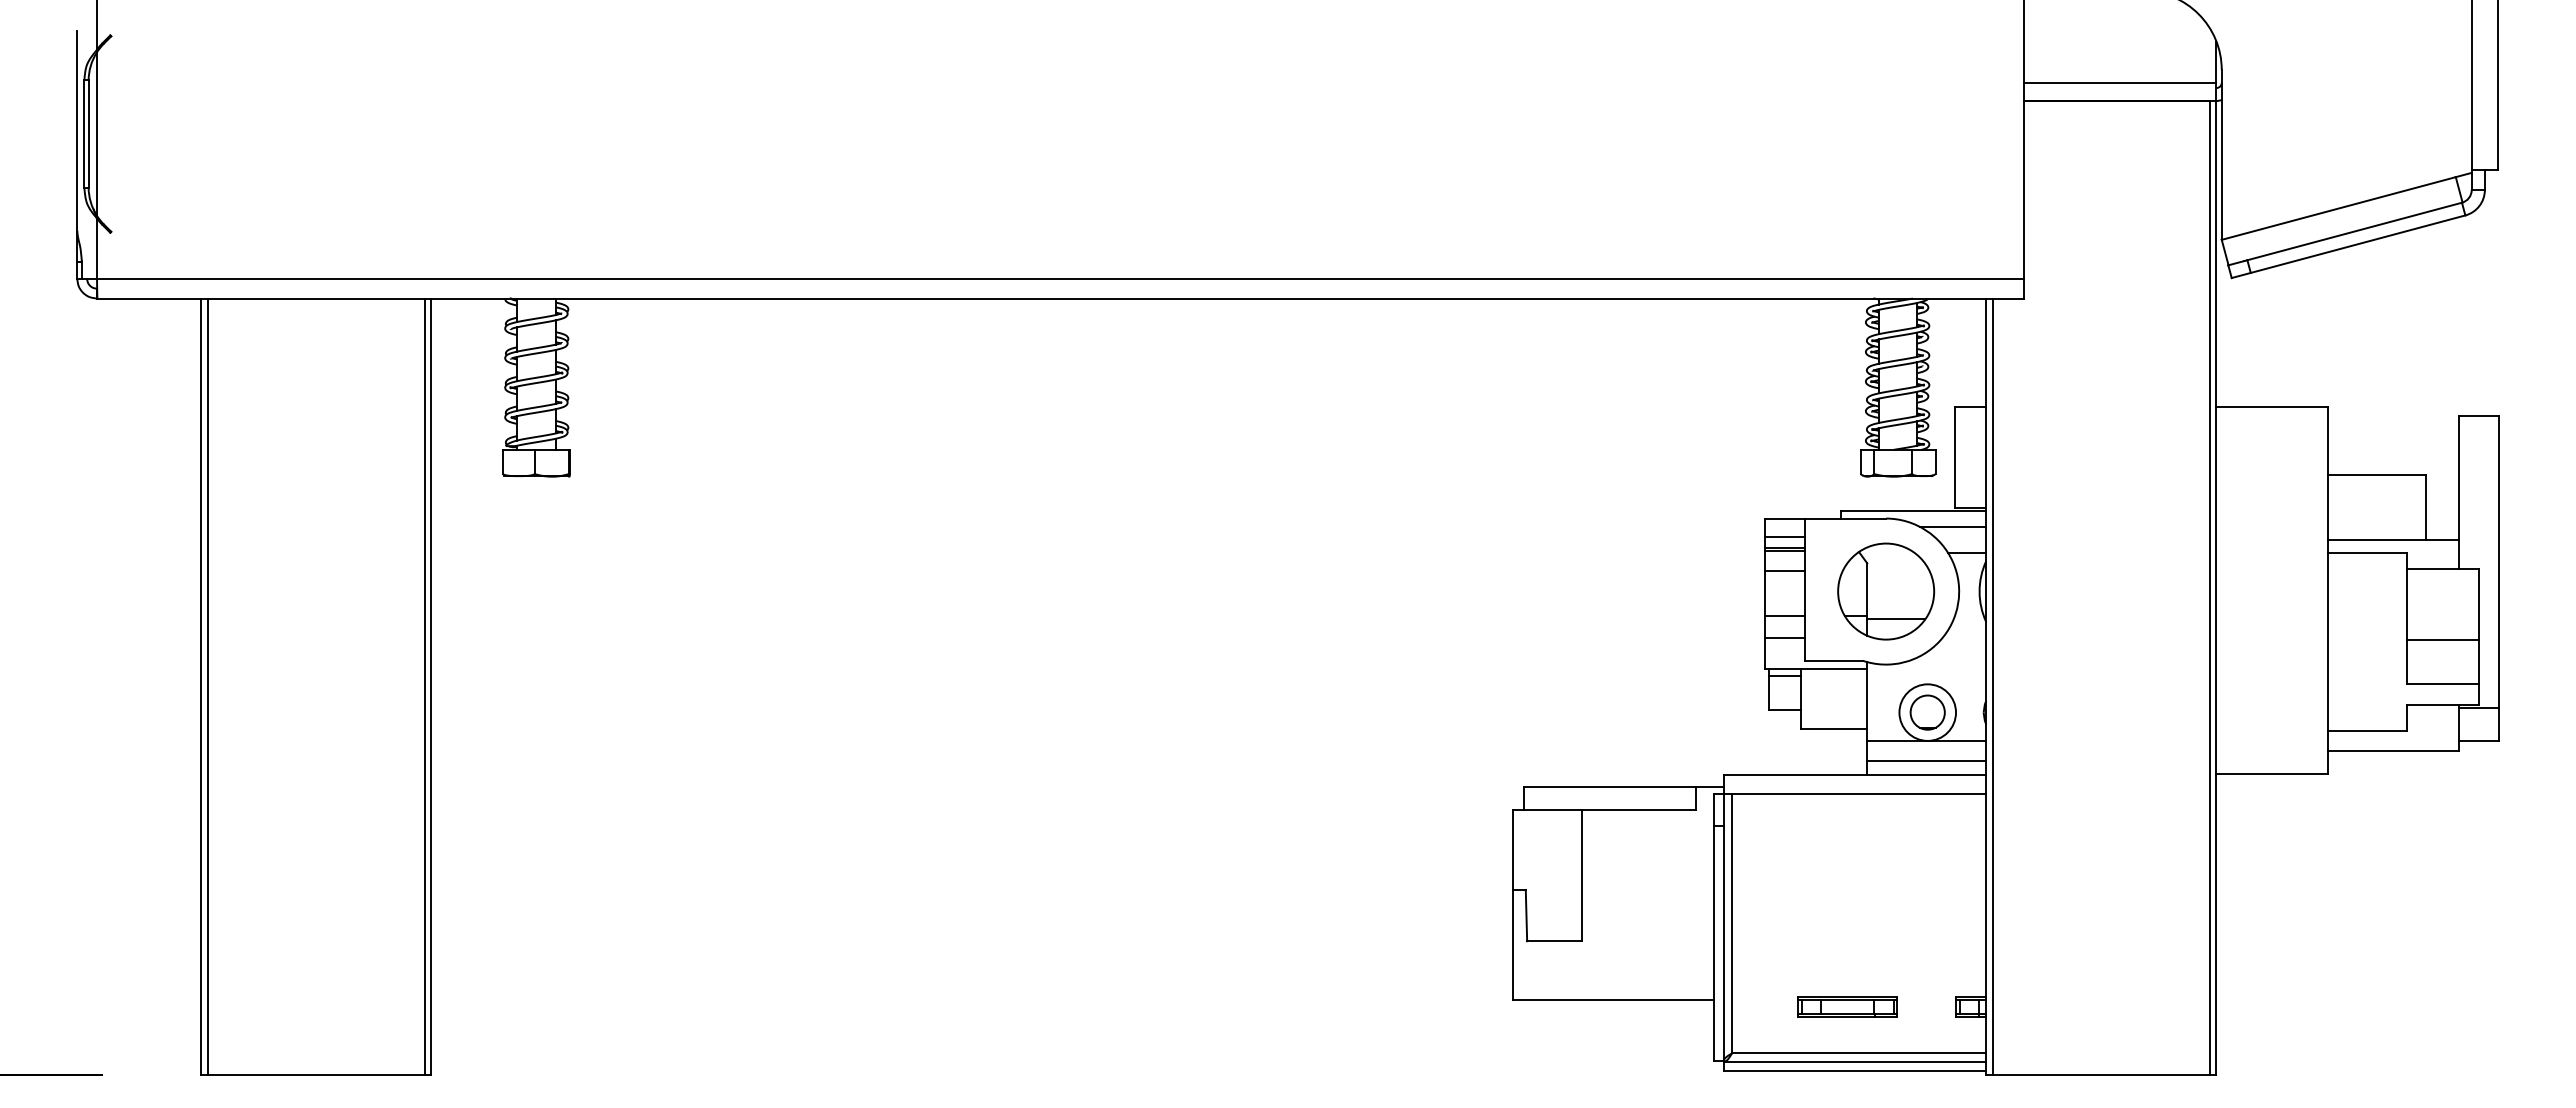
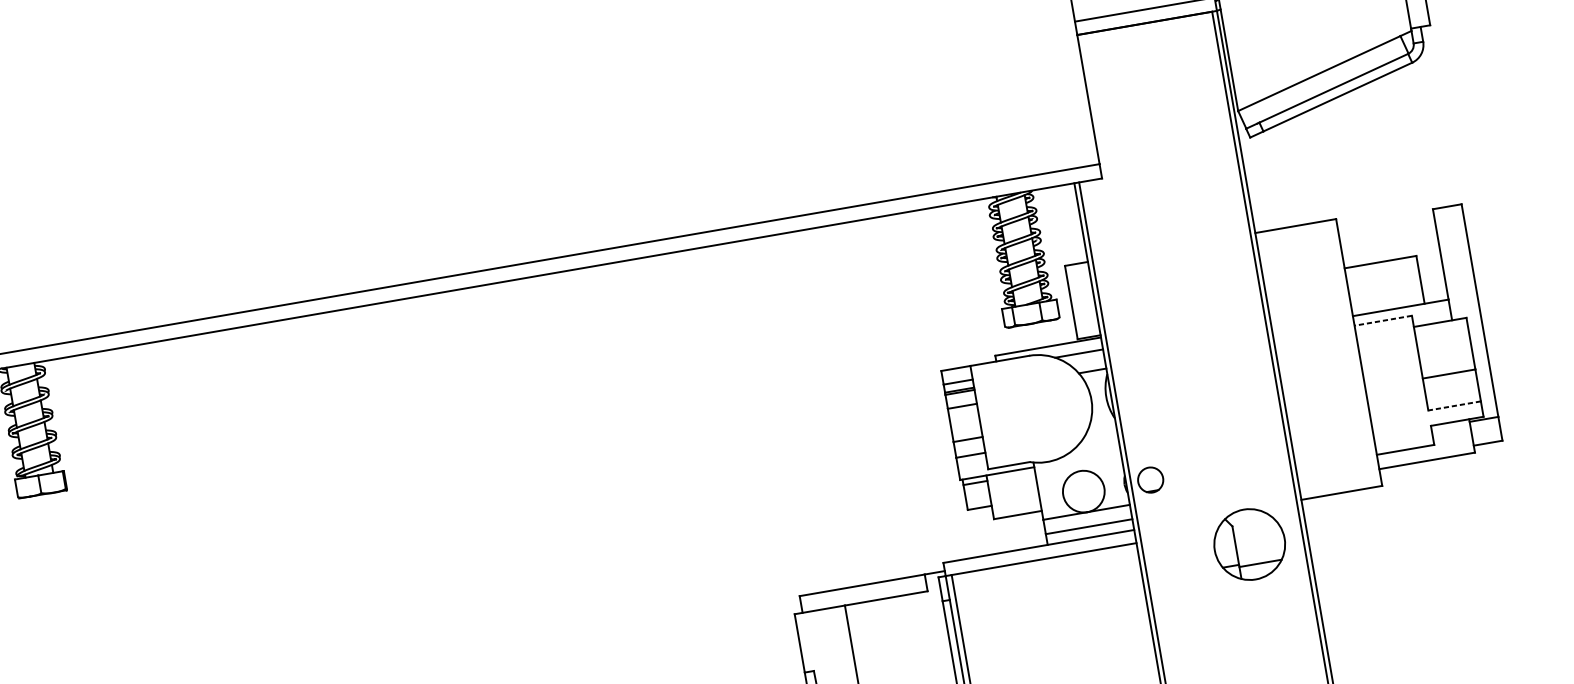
line: (2366, 553) -> (1382, 320), solid -> dashed
part: (1886, 591) -> (1249, 544), moved
line: (2442, 683) -> (1454, 405), solid -> dashed
circle: (1927, 712) -> (1150, 480), moved

